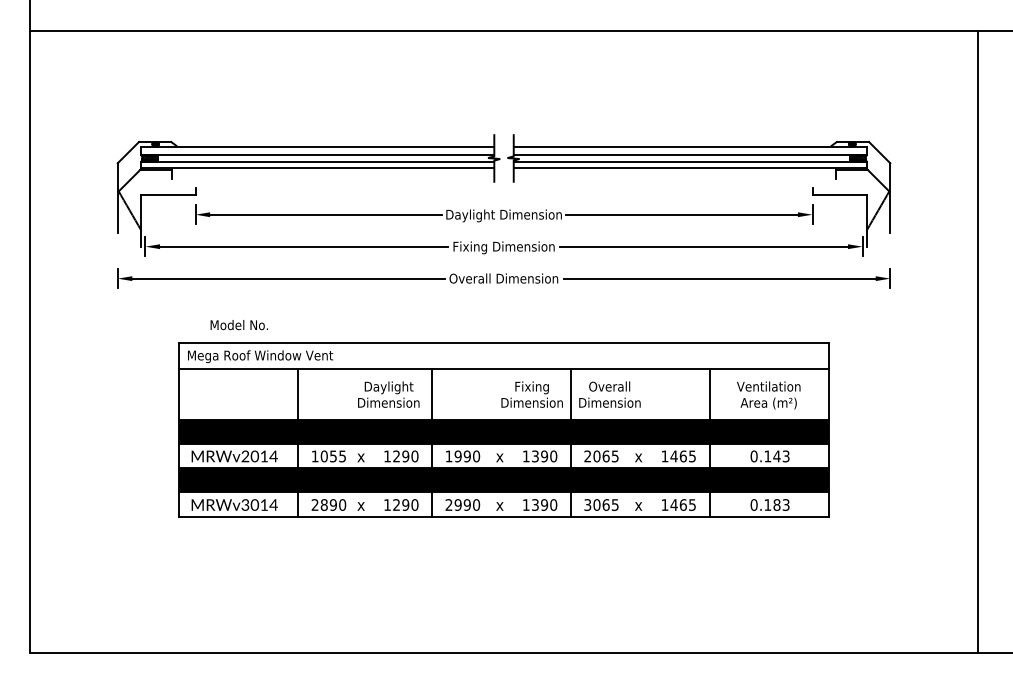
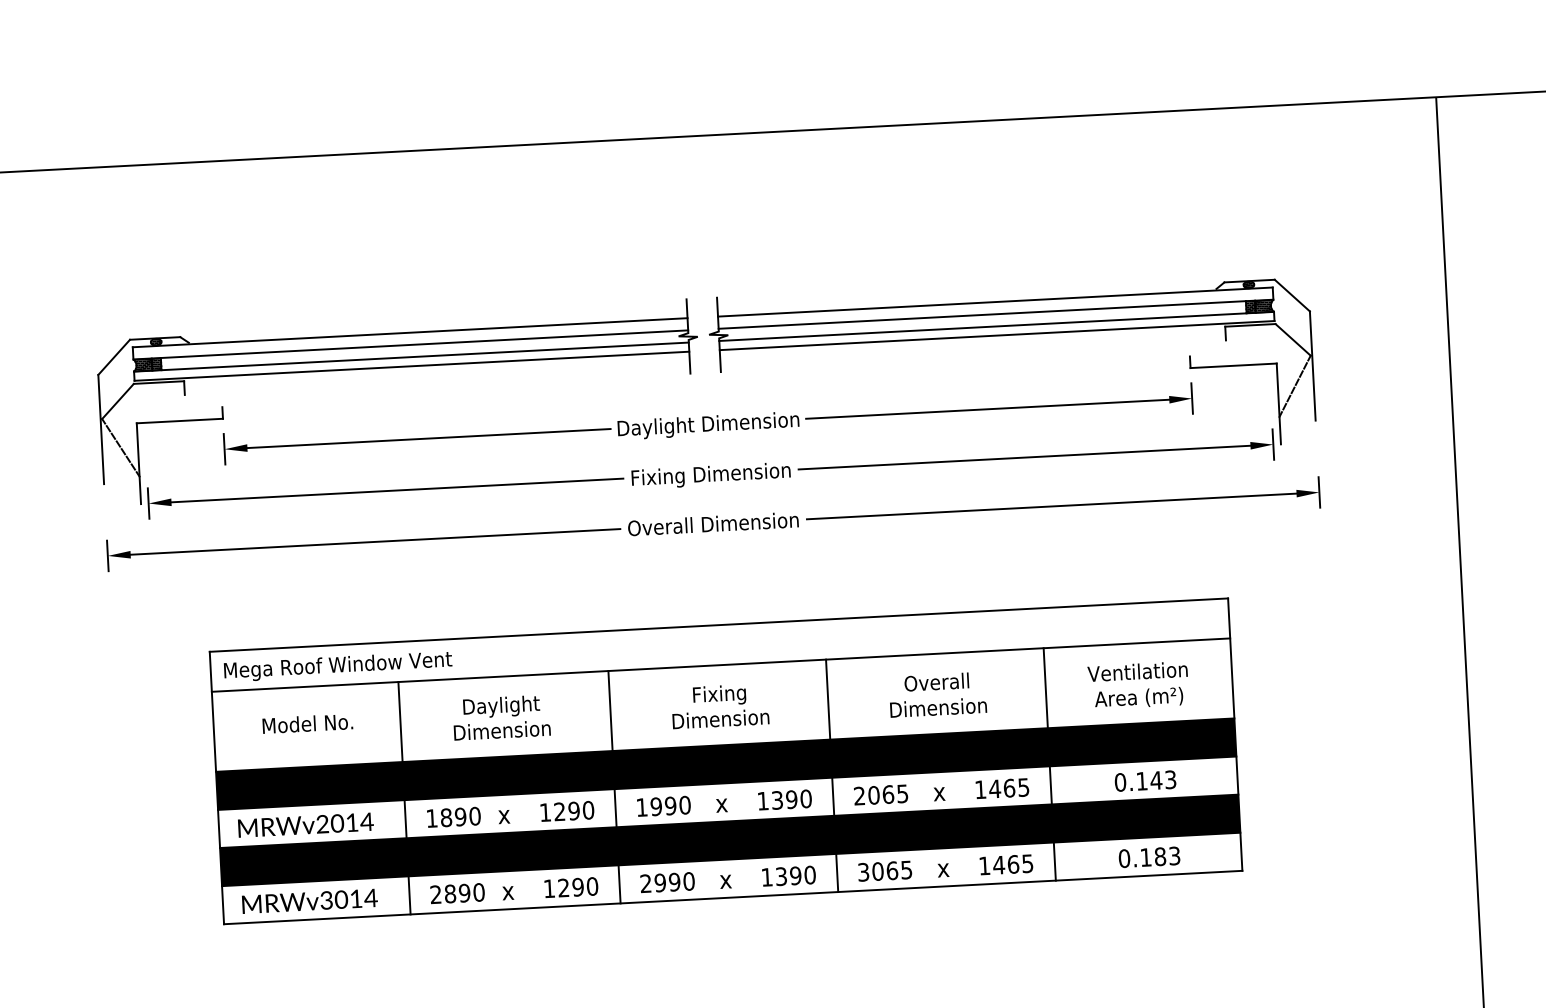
text: (238, 325) -> (306, 724), moved
text: (388, 394) -> (501, 717), moved
text: (531, 394) -> (719, 706), moved
text: (609, 394) -> (937, 694), moved
text: (333, 456) -> (460, 817), 1055 -> 1890

